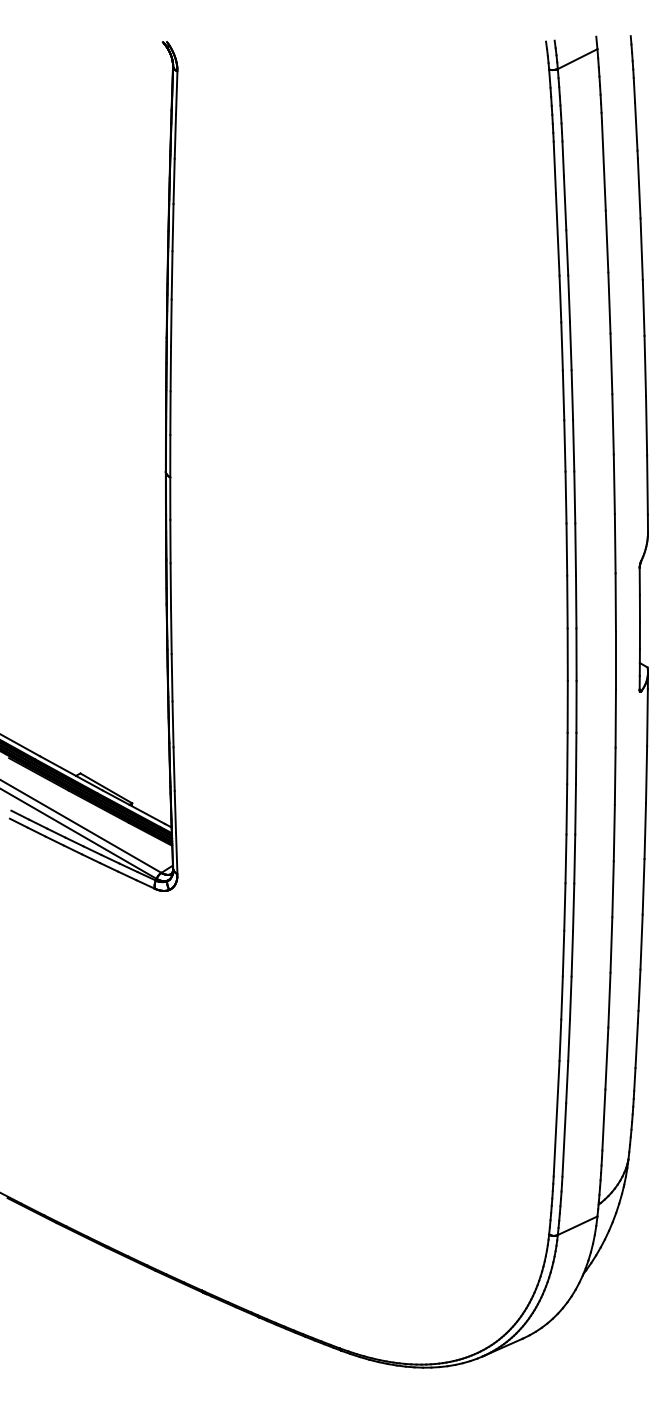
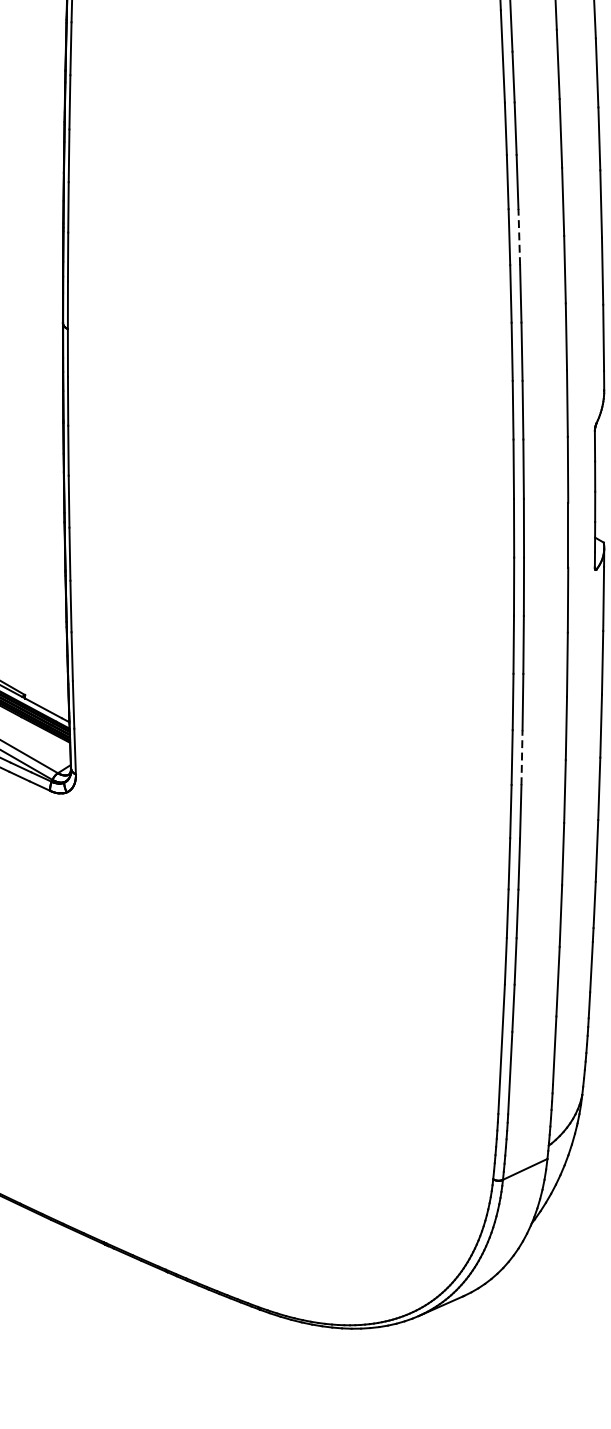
line: (572, 395) -> (519, 237), solid -> dashed
line: (574, 858) -> (521, 757), solid -> dashed

